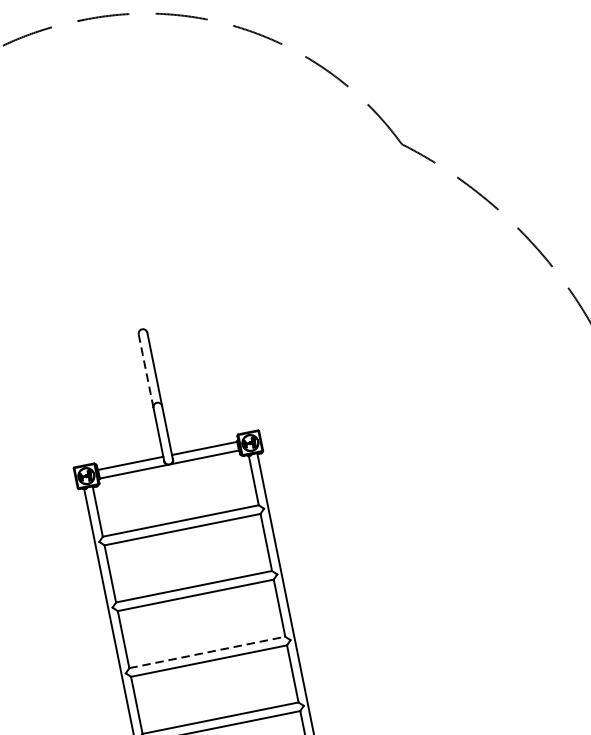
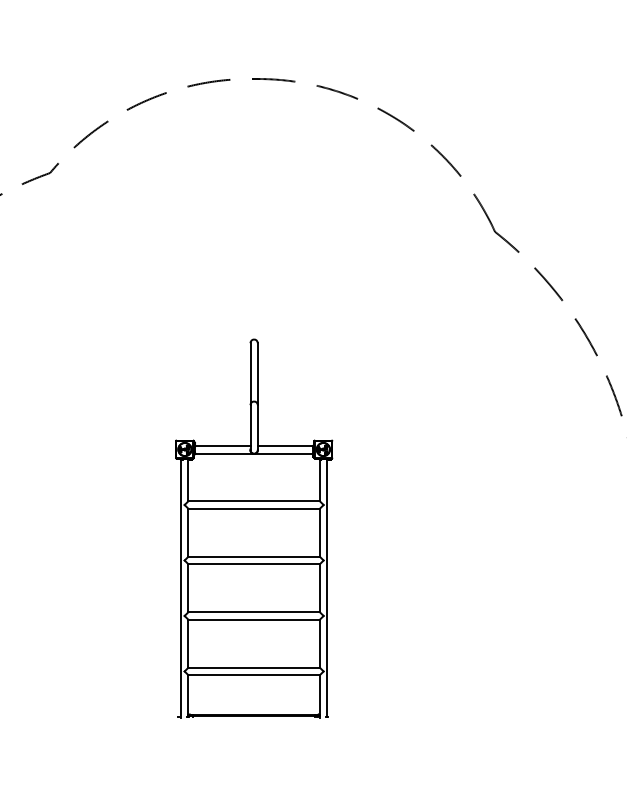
line: (146, 371) -> (250, 374), dashed -> solid
line: (207, 652) -> (254, 612), dashed -> solid

